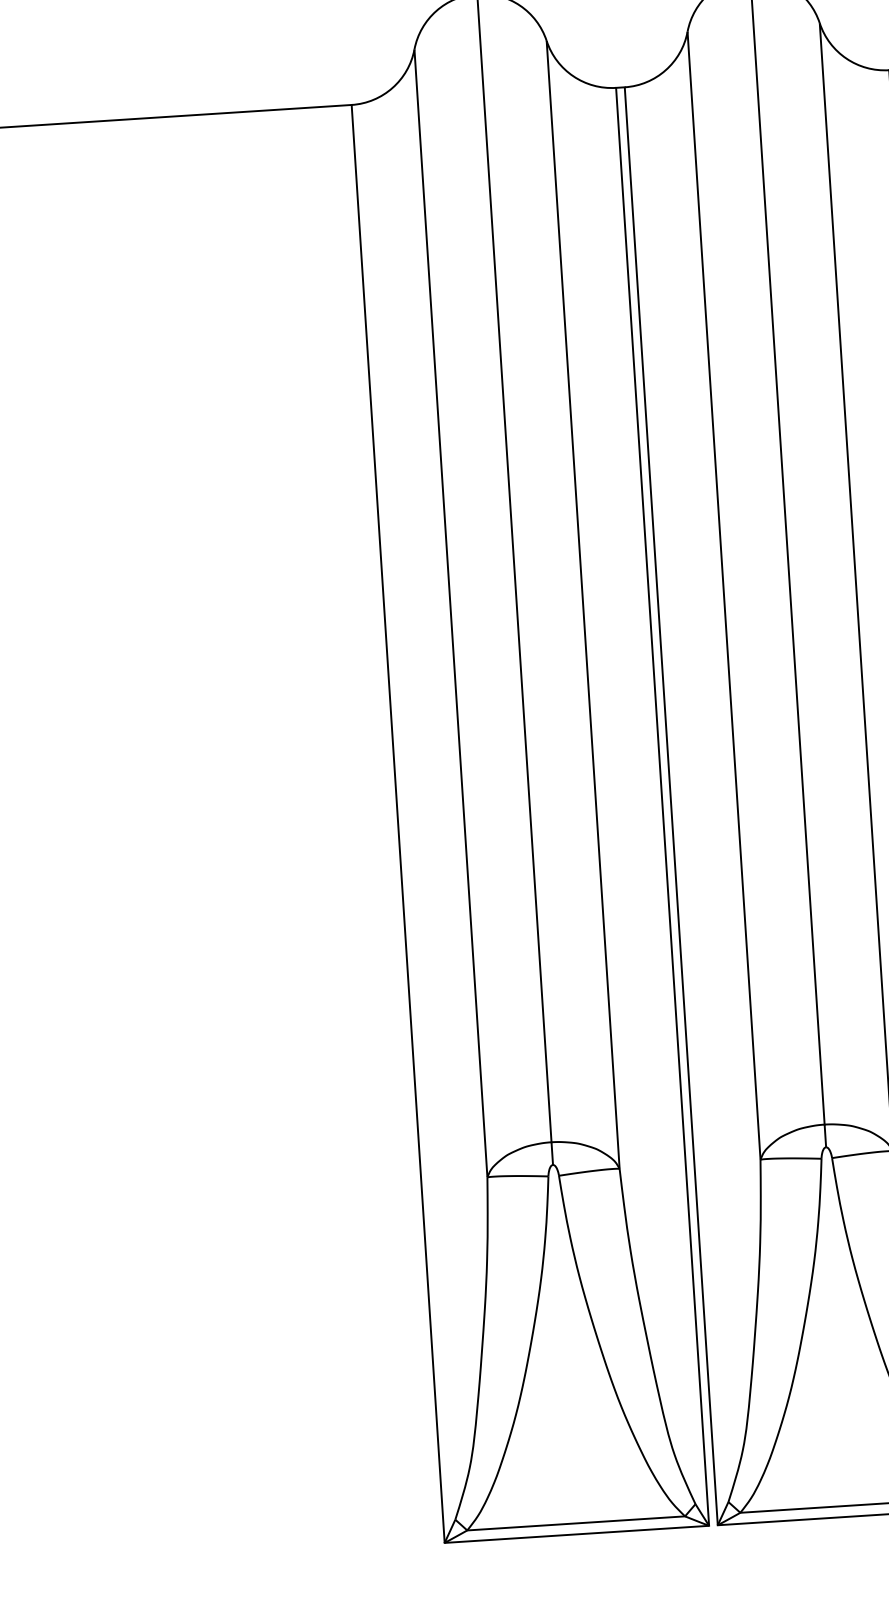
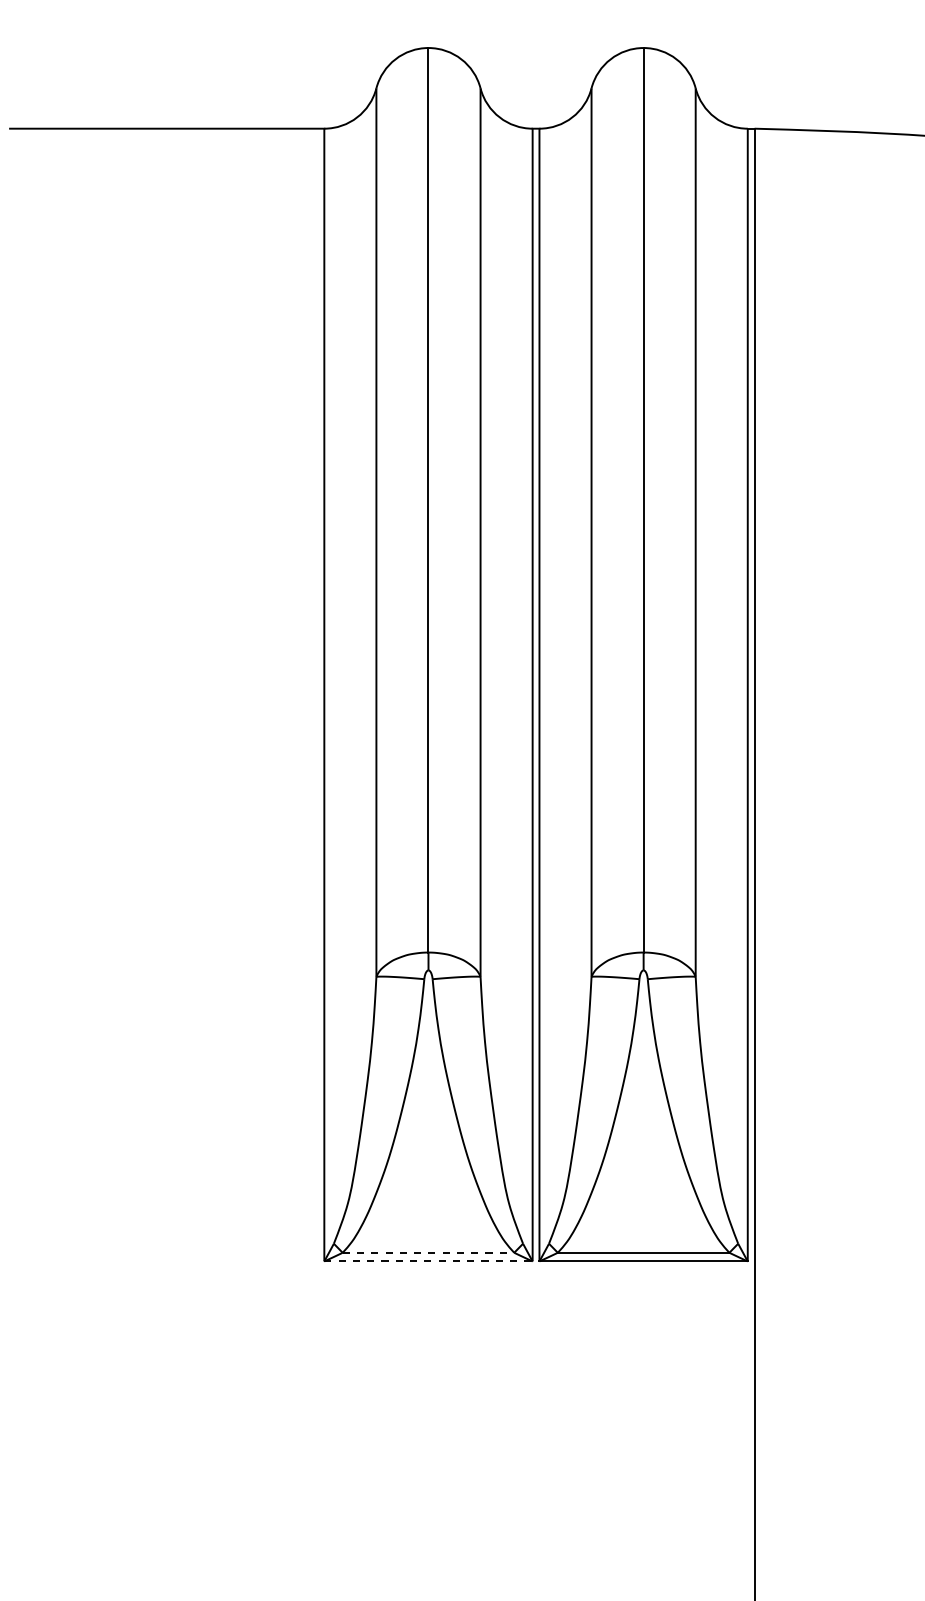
line: (576, 1523) -> (428, 1252), solid -> dashed
line: (576, 1534) -> (428, 1261), solid -> dashed

